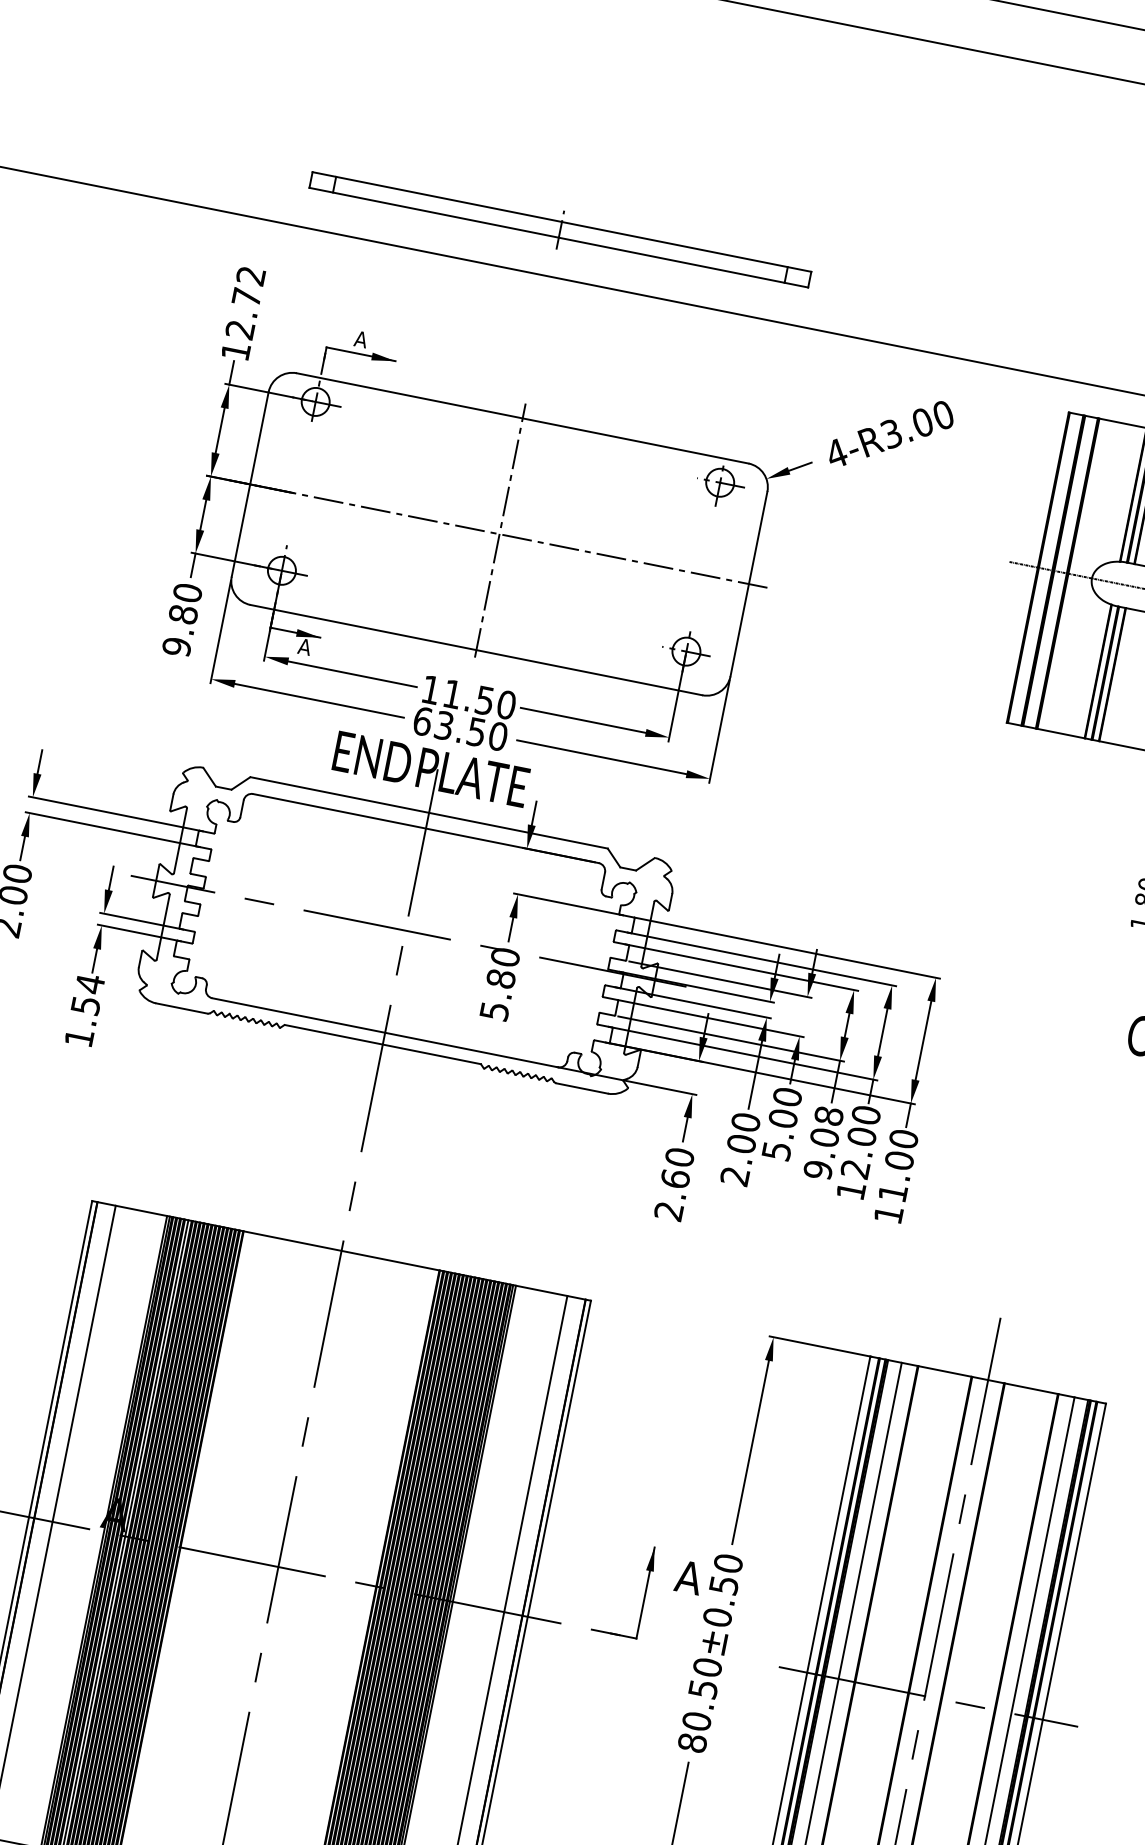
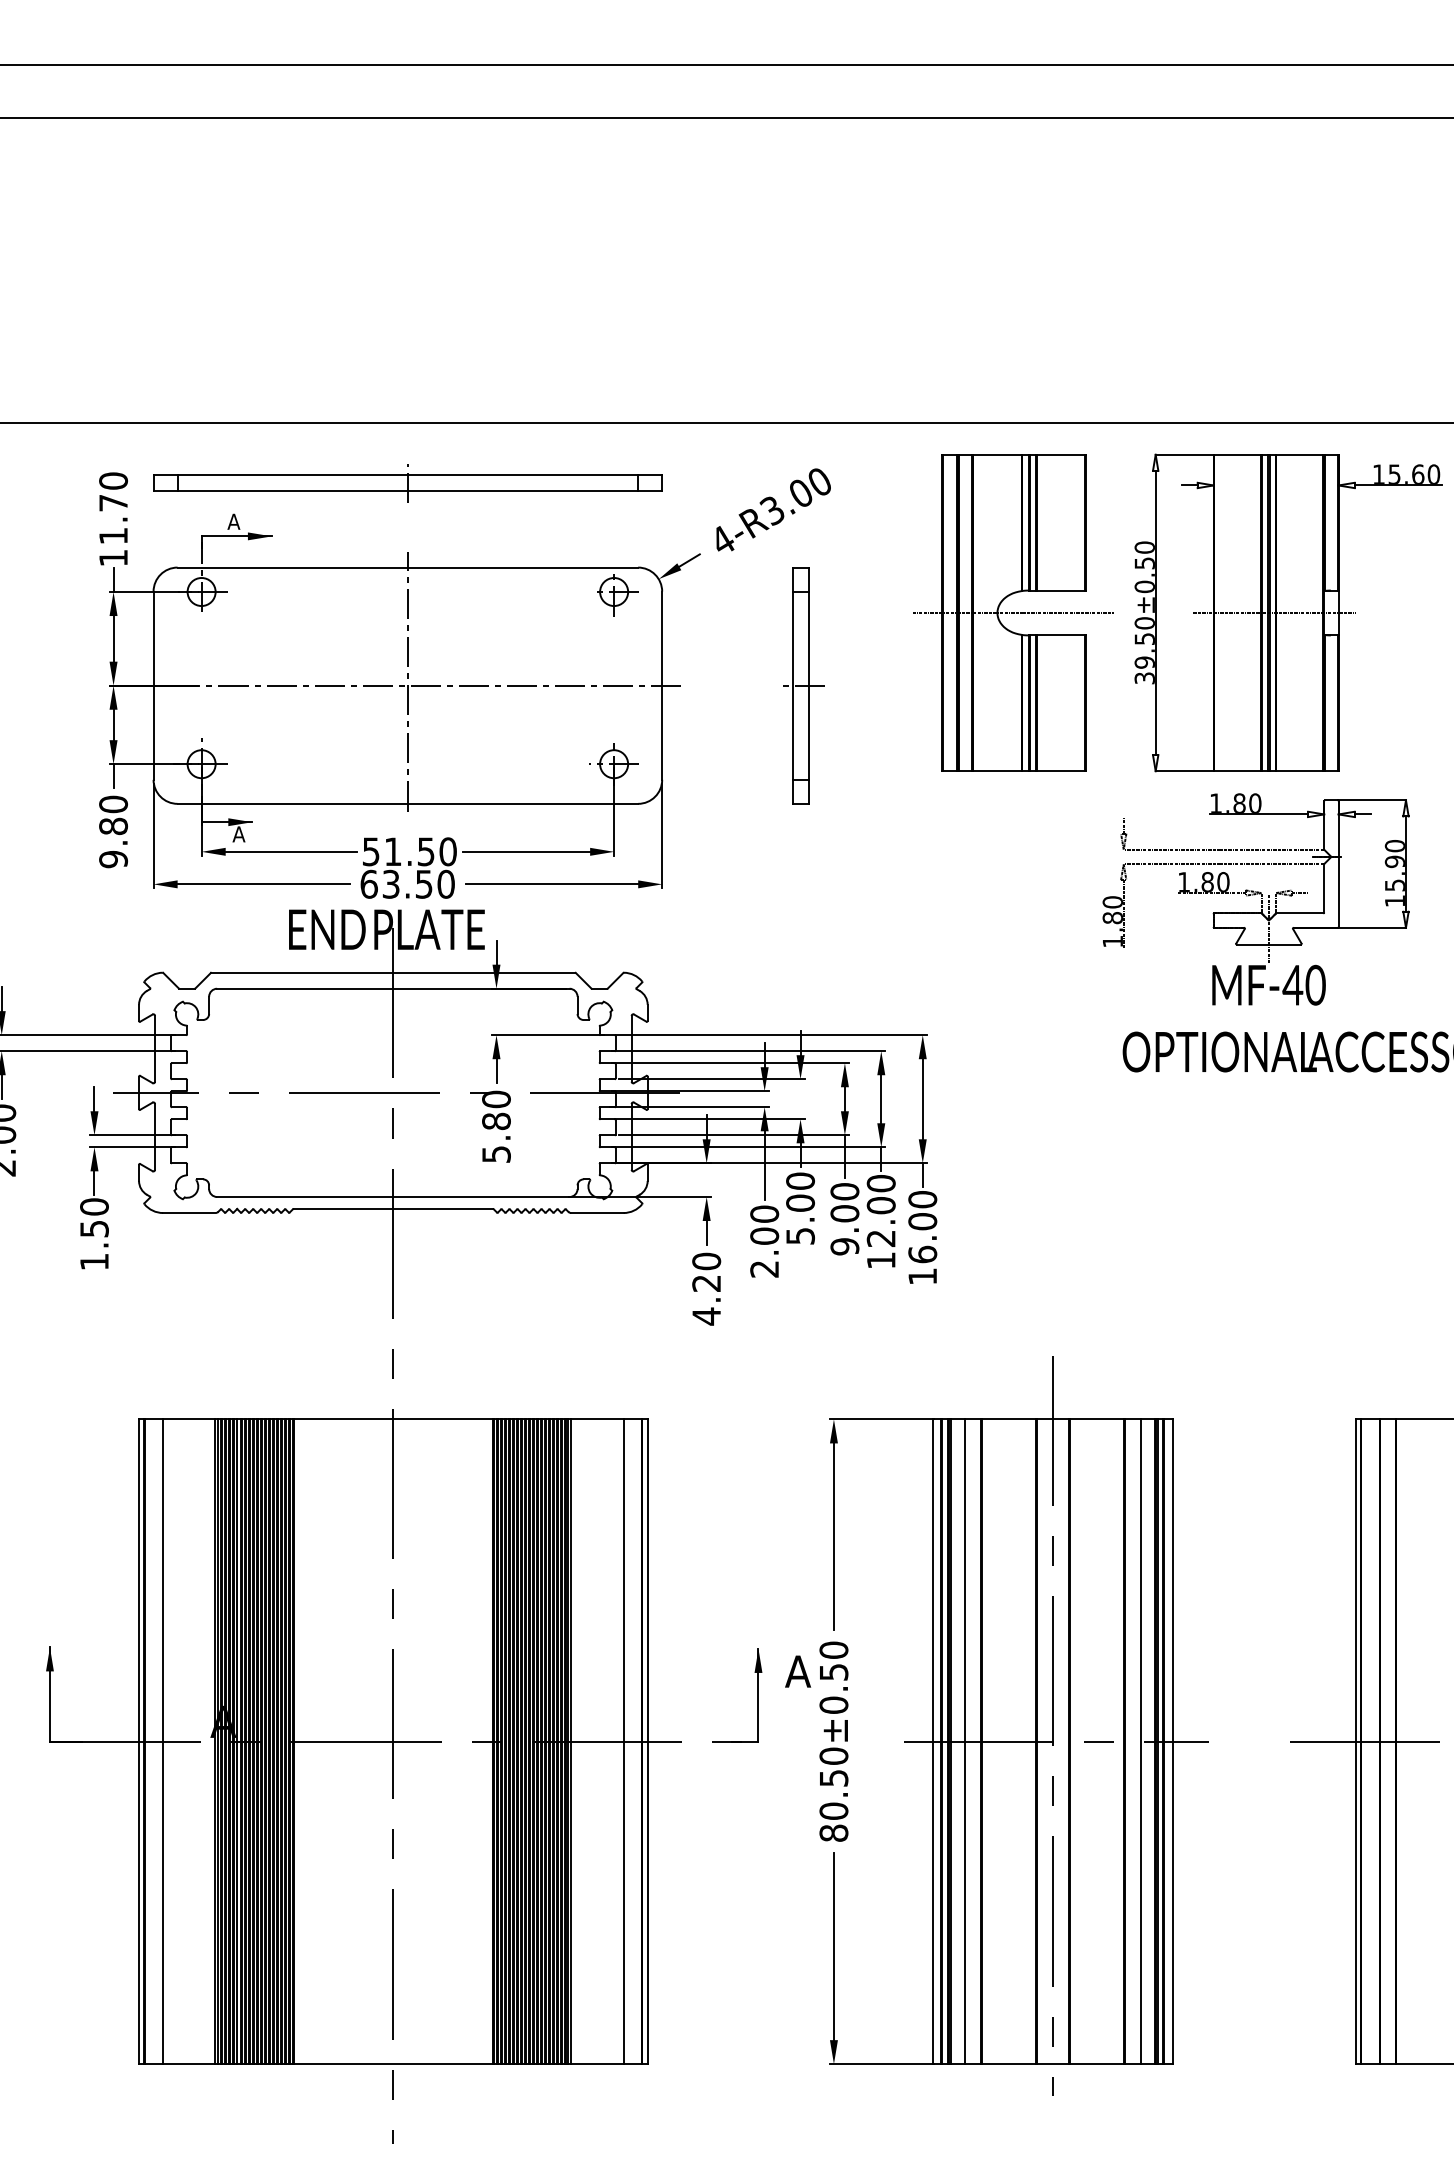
part: (559, 229) -> (407, 483), moved
text: (245, 302) -> (113, 508), 12.72 -> 11.70
part: (887, 611) -> (803, 685), added
text: (431, 689) -> (371, 851), 11.50 -> 51.50
text: (90, 983) -> (94, 1206), 1.54 -> 1.50
text: (829, 1115) -> (845, 1191), 9.08 -> 9.00
text: (892, 1192) -> (922, 1254), 11.00 -> 16.00
text: (672, 1194) -> (706, 1299), 2.60 -> 4.20

